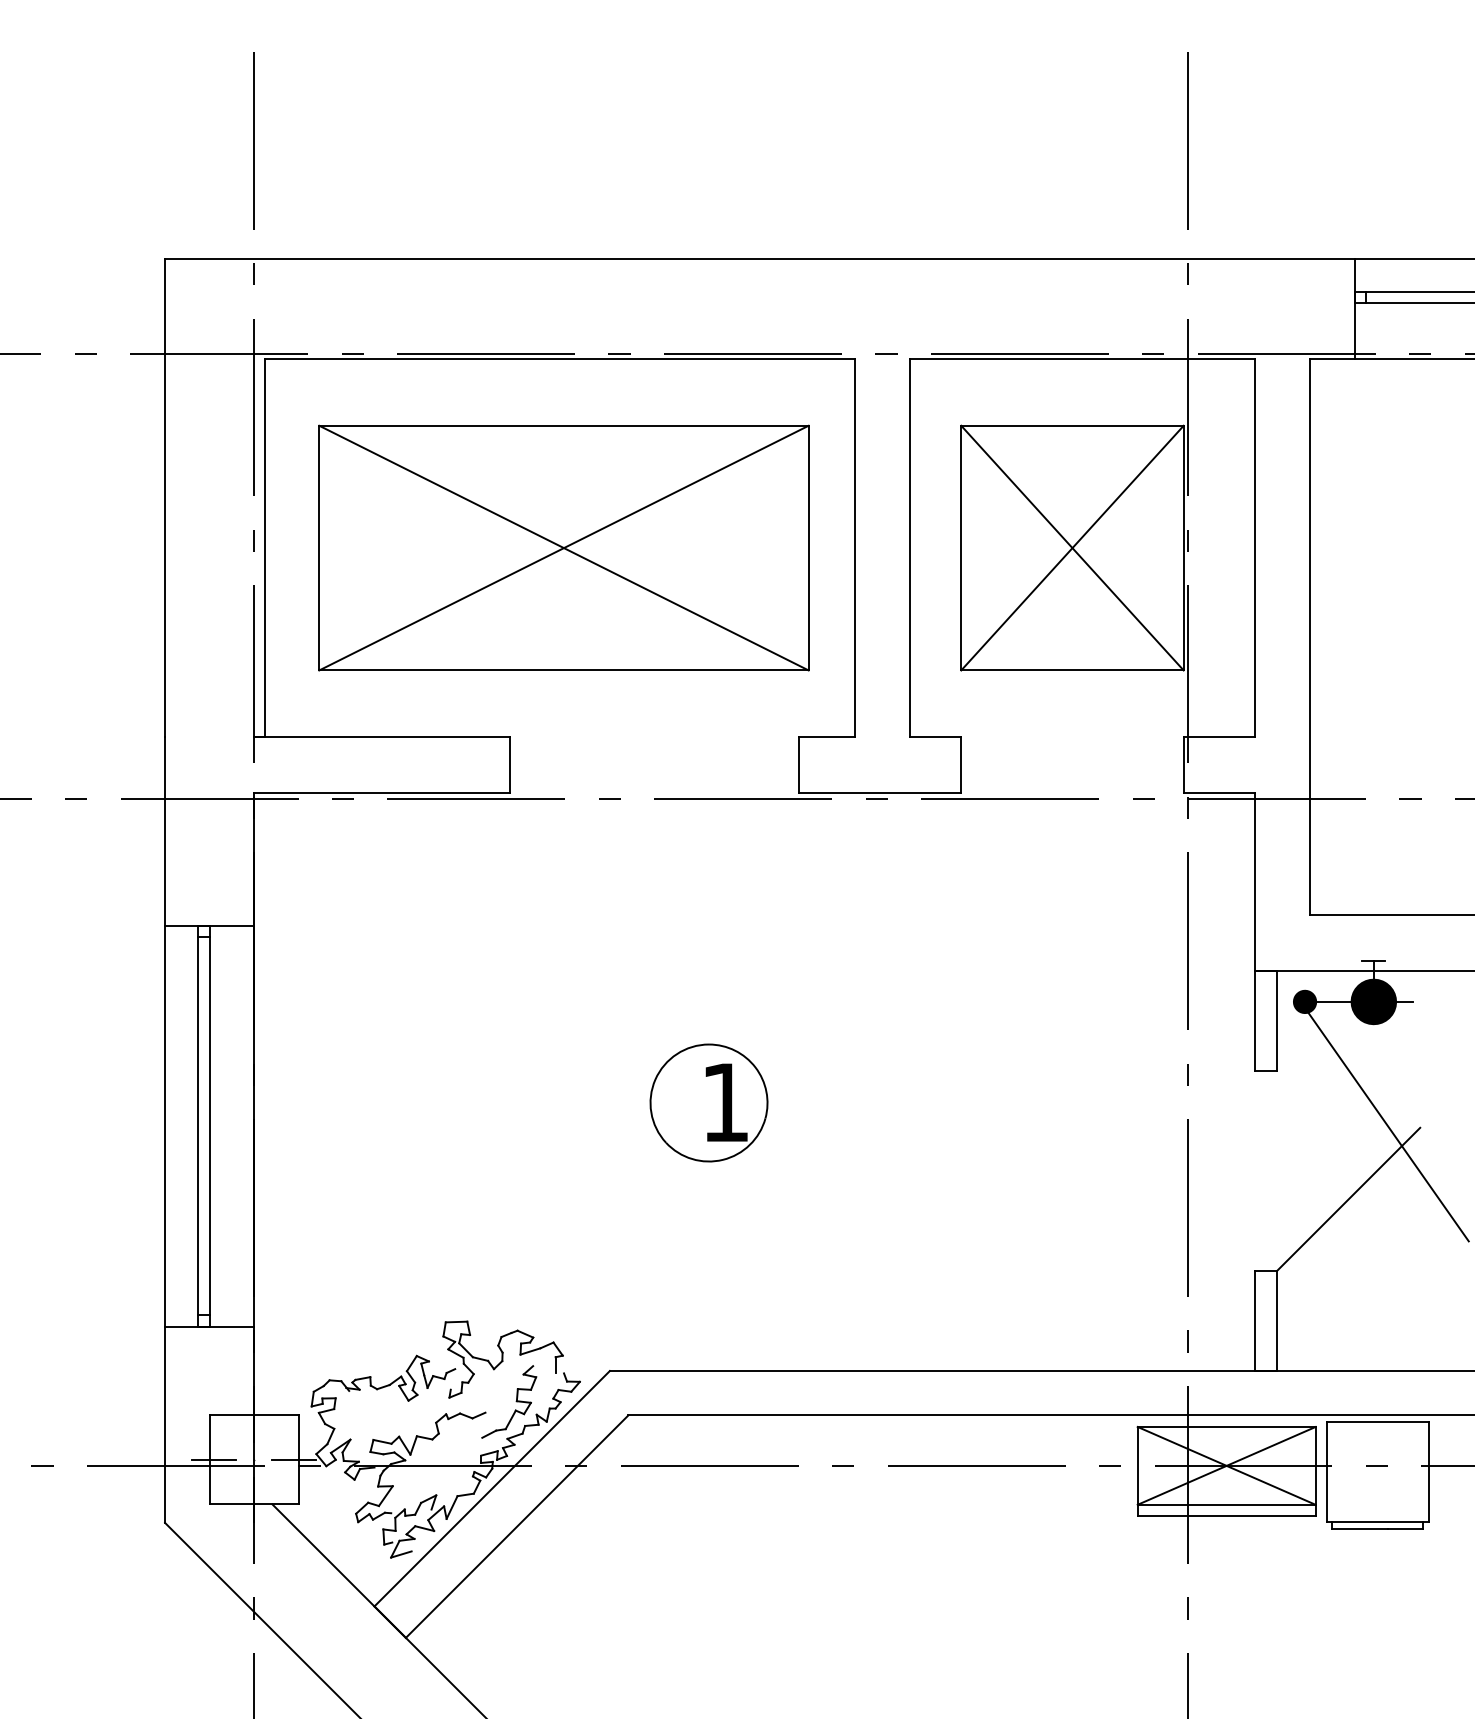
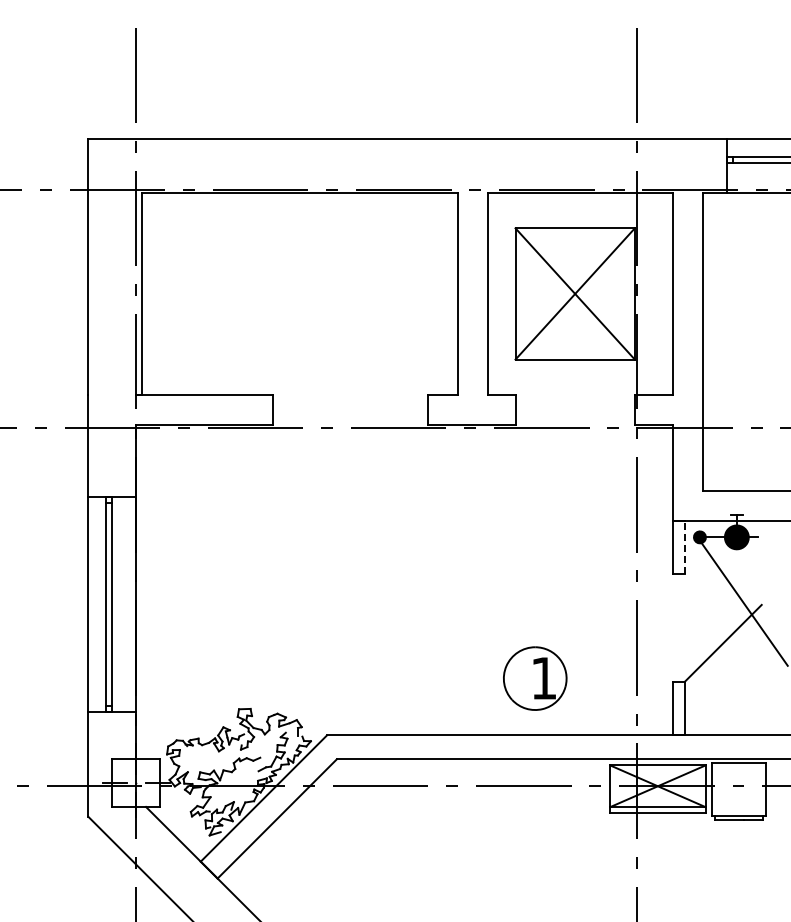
part: (564, 547) -> (302, 293), removed
line: (1276, 1020) -> (684, 547), solid -> dashed
part: (709, 1102) -> (535, 678), moved

